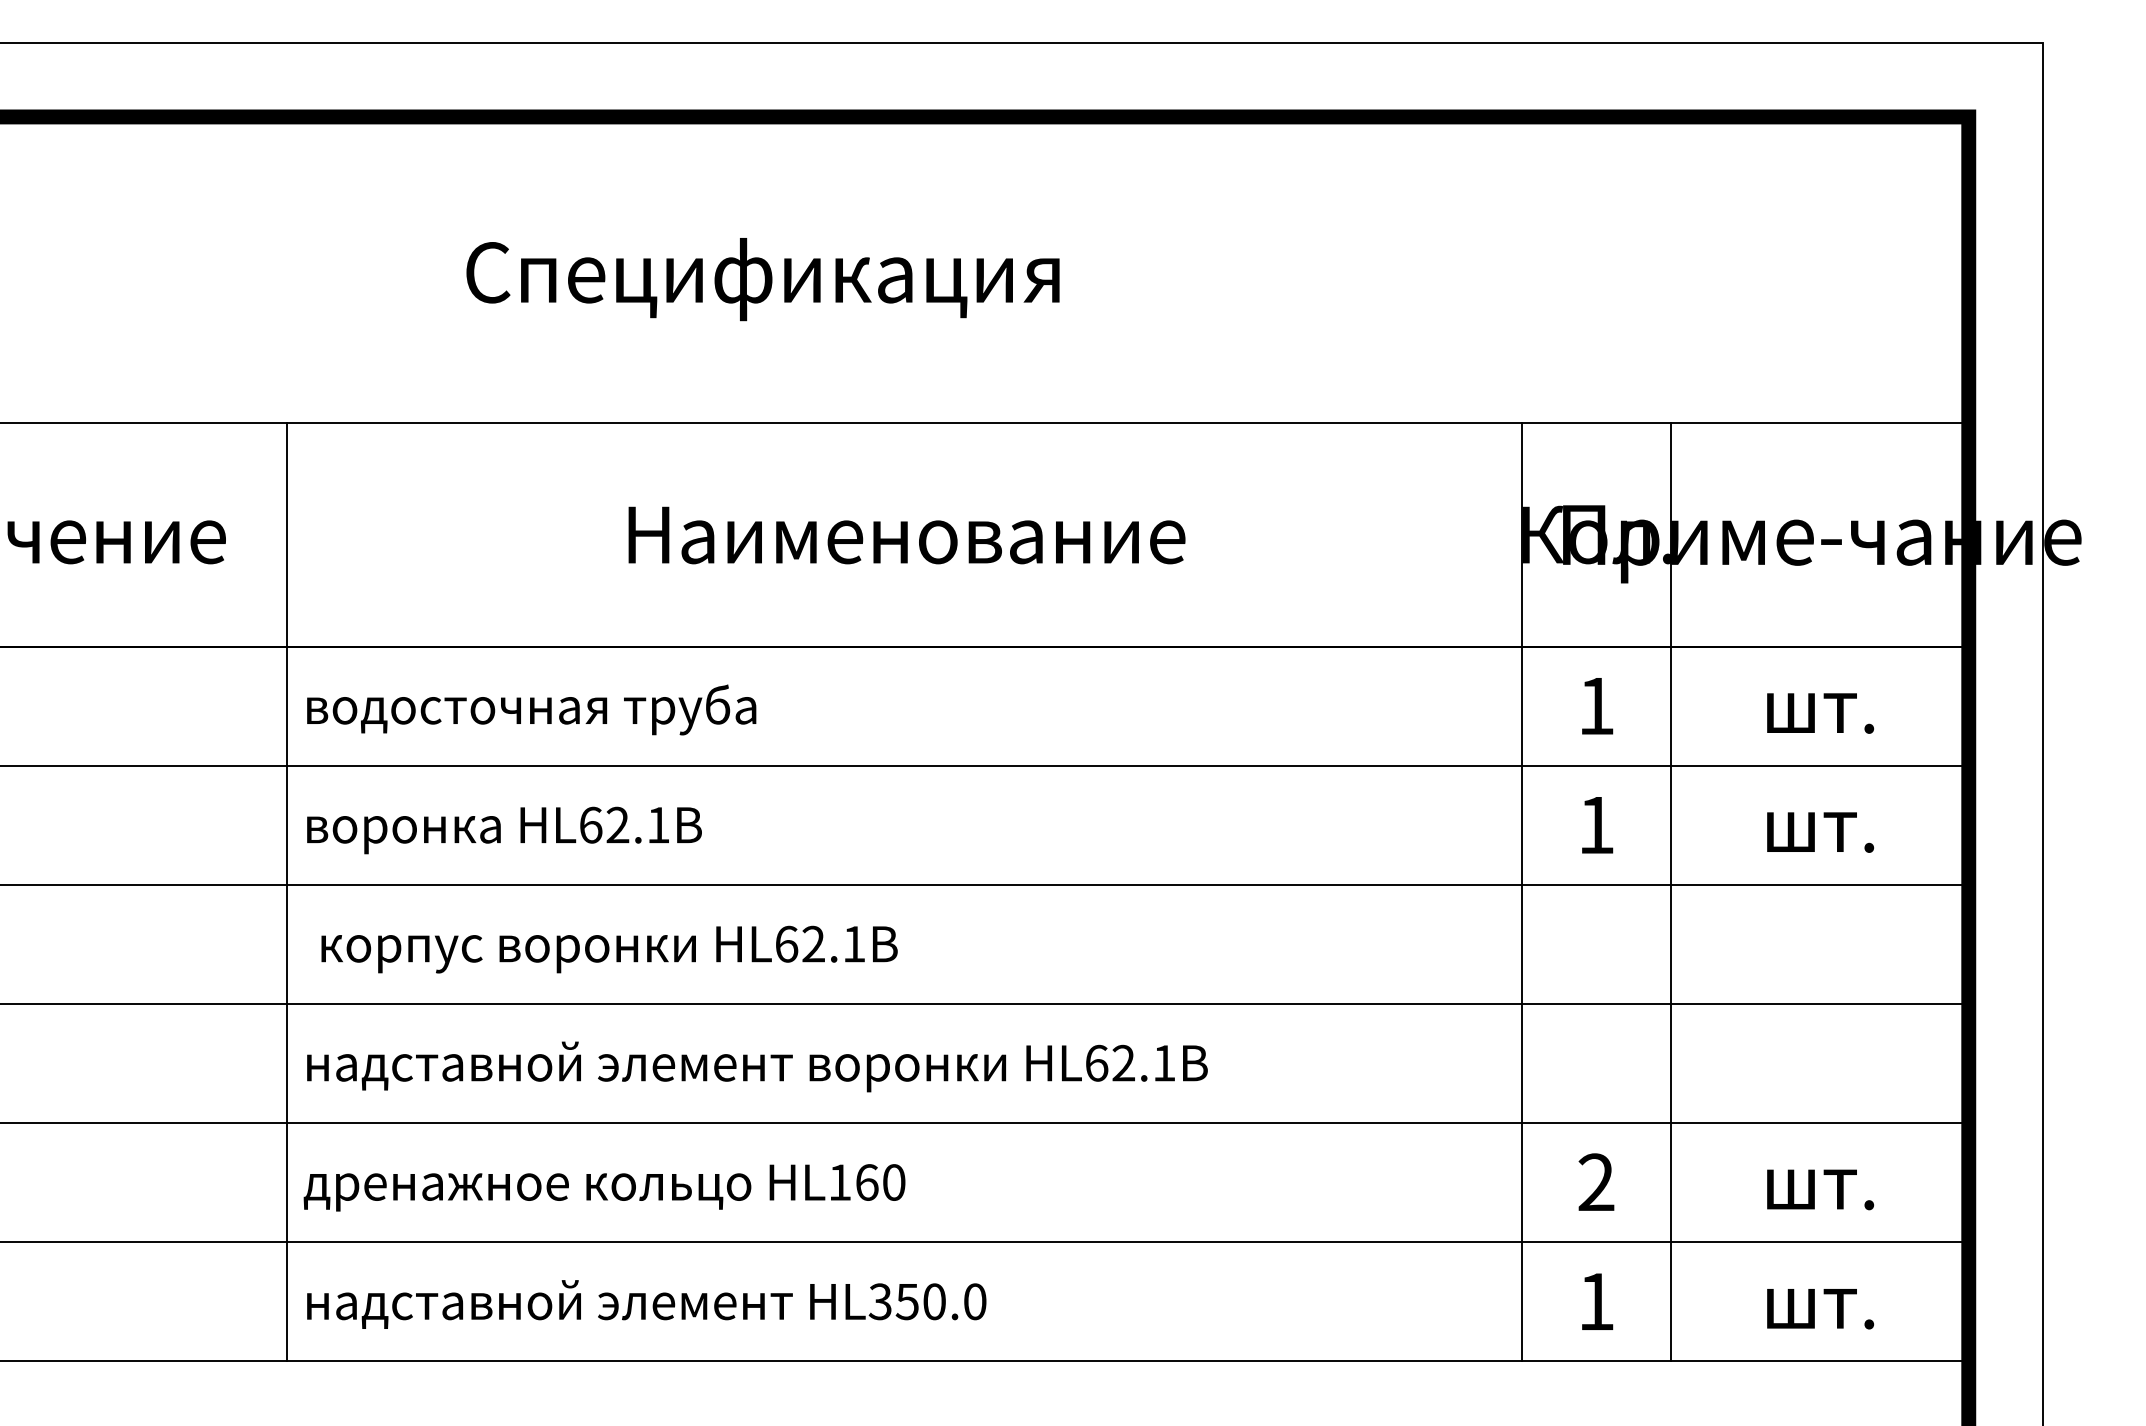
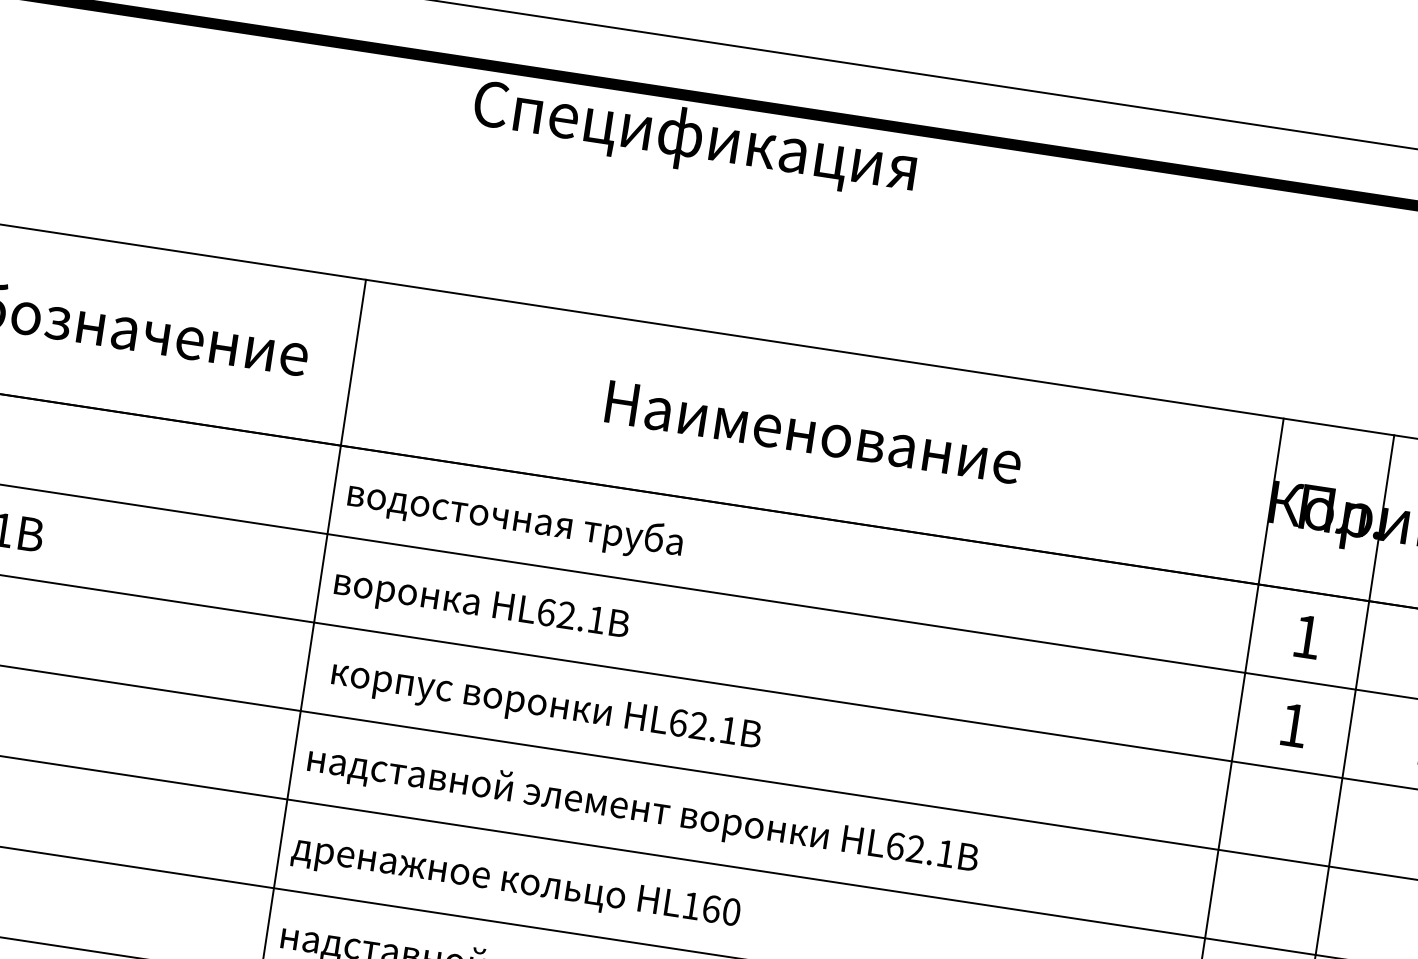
text: (762, 279) -> (694, 140), moved

